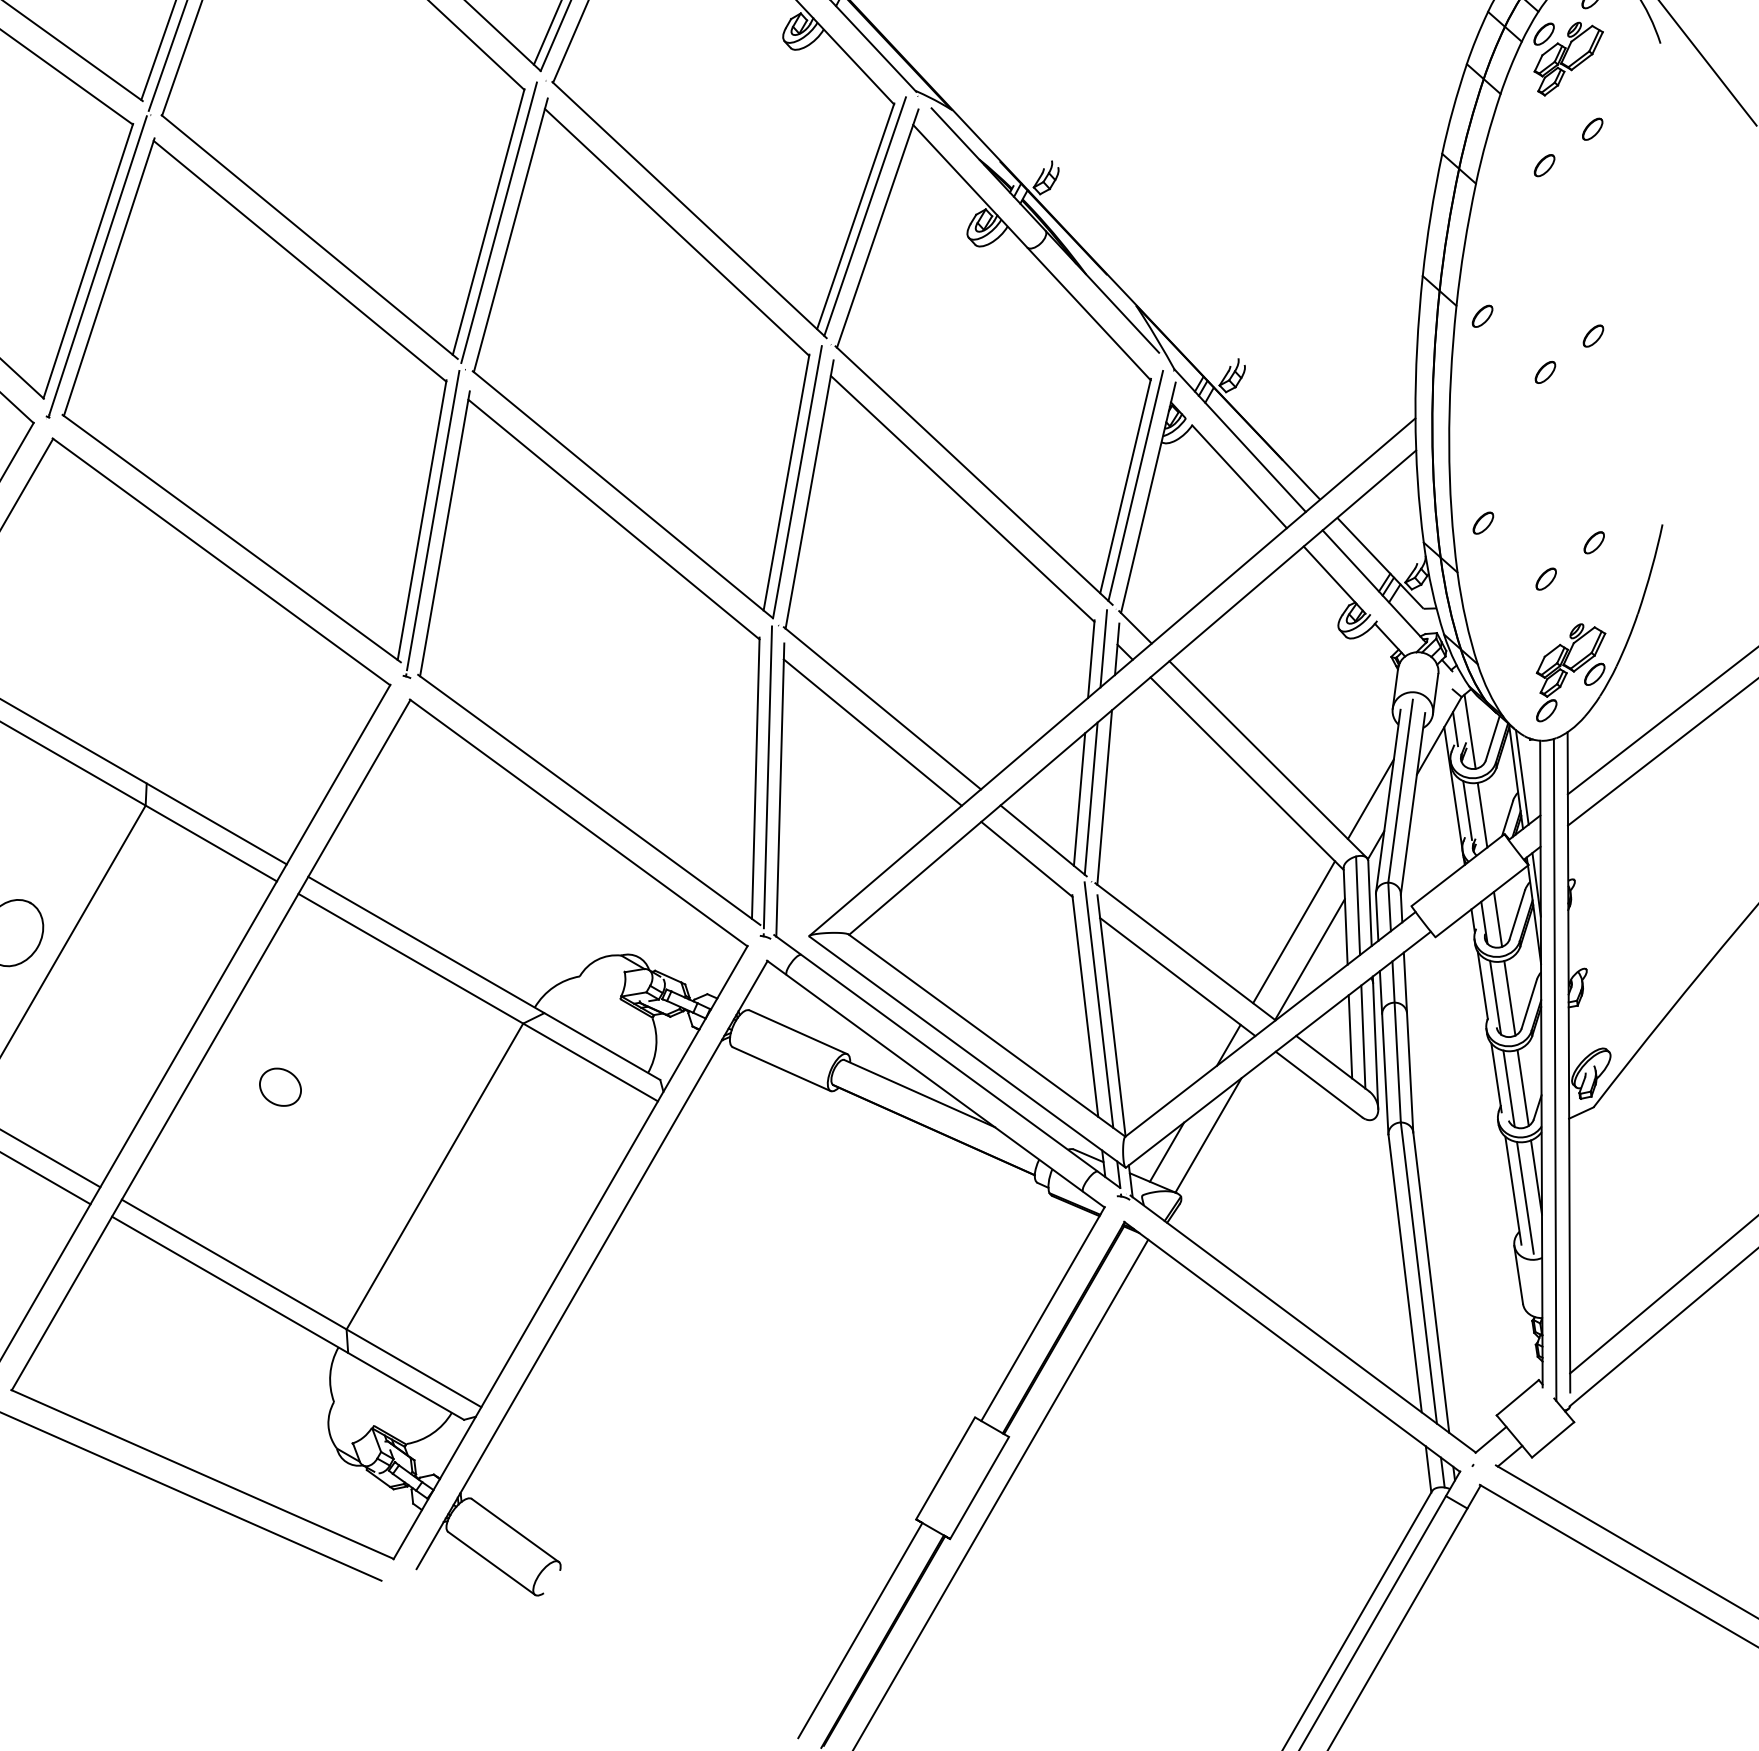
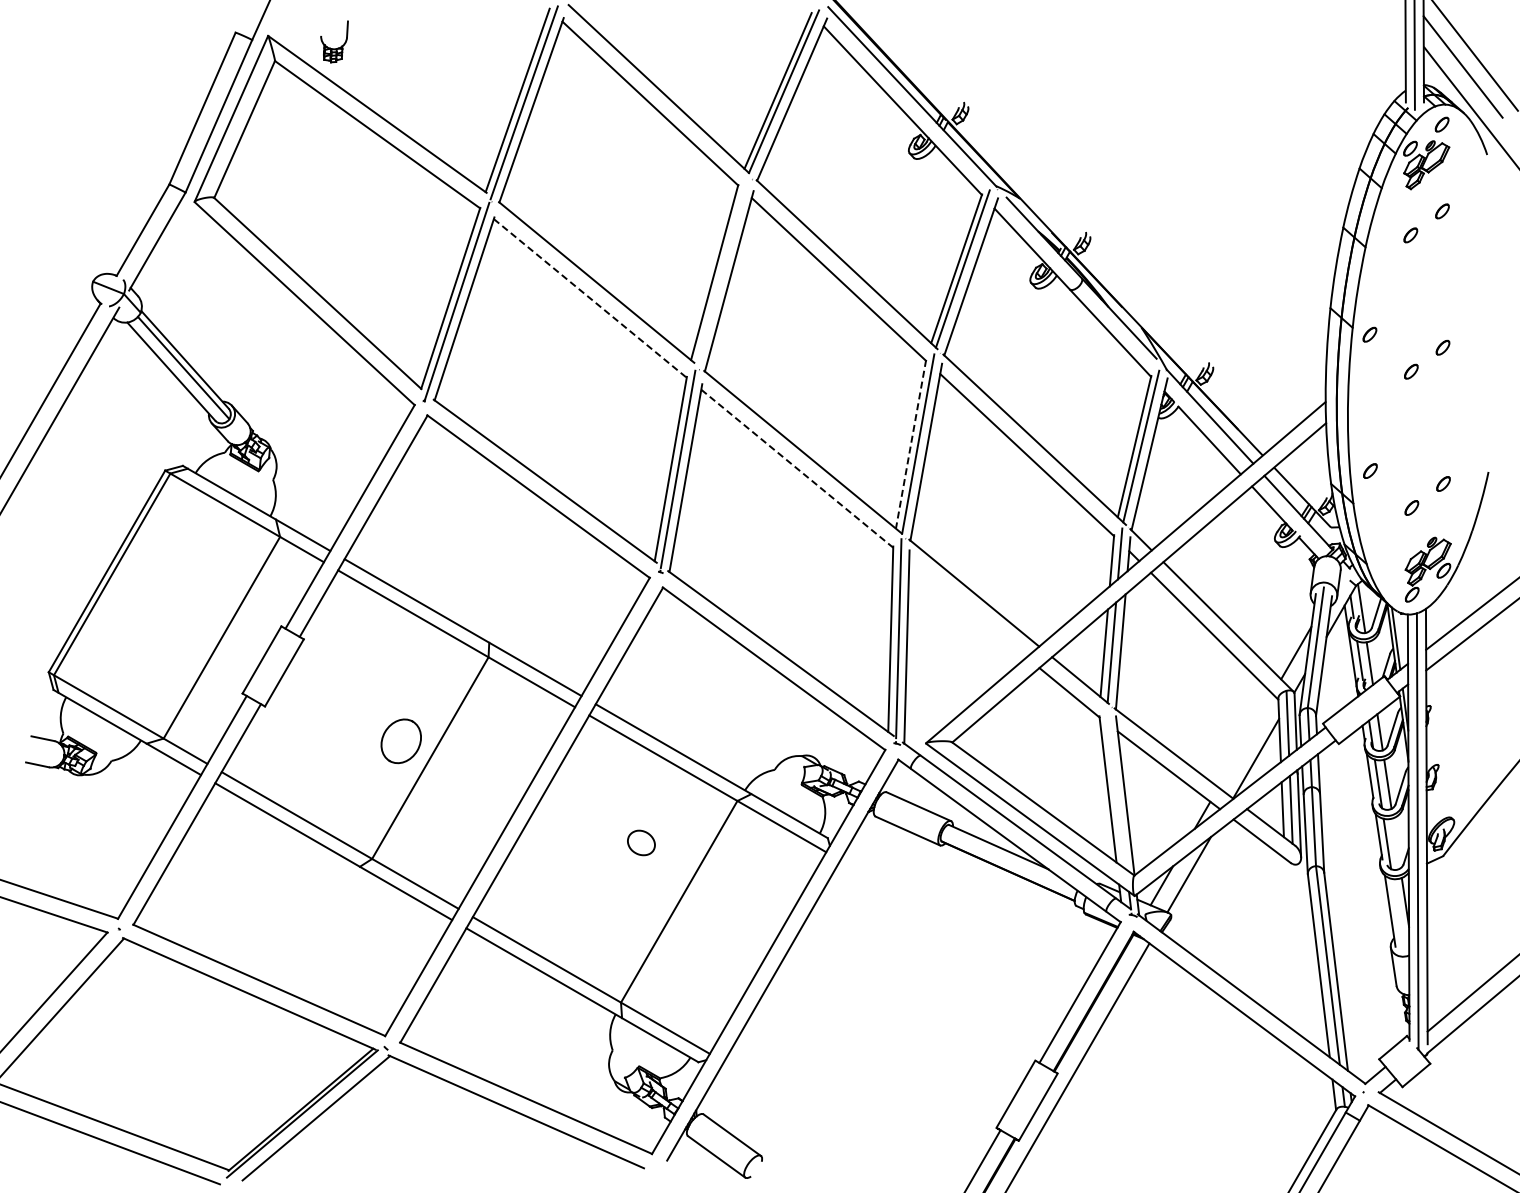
line: (499, 221) -> (721, 272), removed
line: (300, 261) -> (590, 298), solid -> dashed
line: (787, 482) -> (911, 444), solid -> dashed
line: (614, 520) -> (797, 469), solid -> dashed
line: (872, 731) -> (967, 608), removed
line: (1293, 931) -> (1245, 740), removed
line: (1098, 1004) -> (1116, 788), removed
part: (280, 1086) -> (641, 842), moved
line: (1522, 1088) -> (1396, 843), removed
line: (1524, 1197) -> (1397, 915), removed

